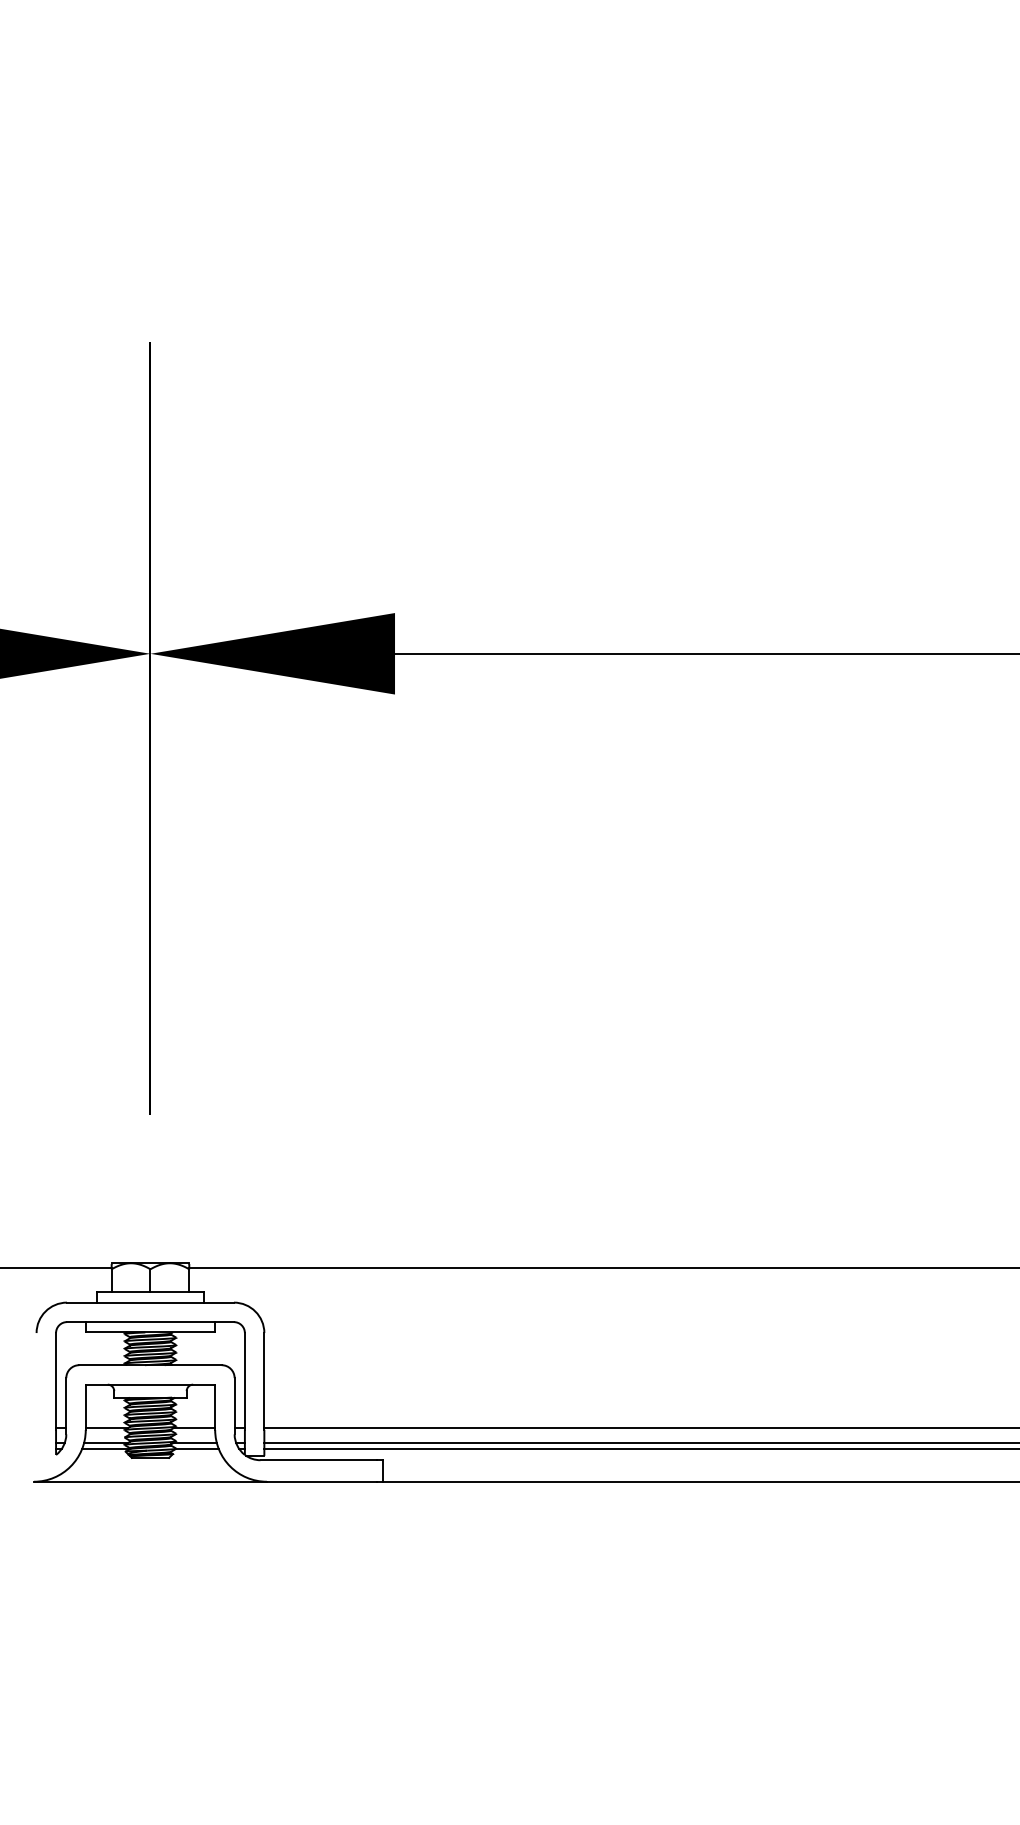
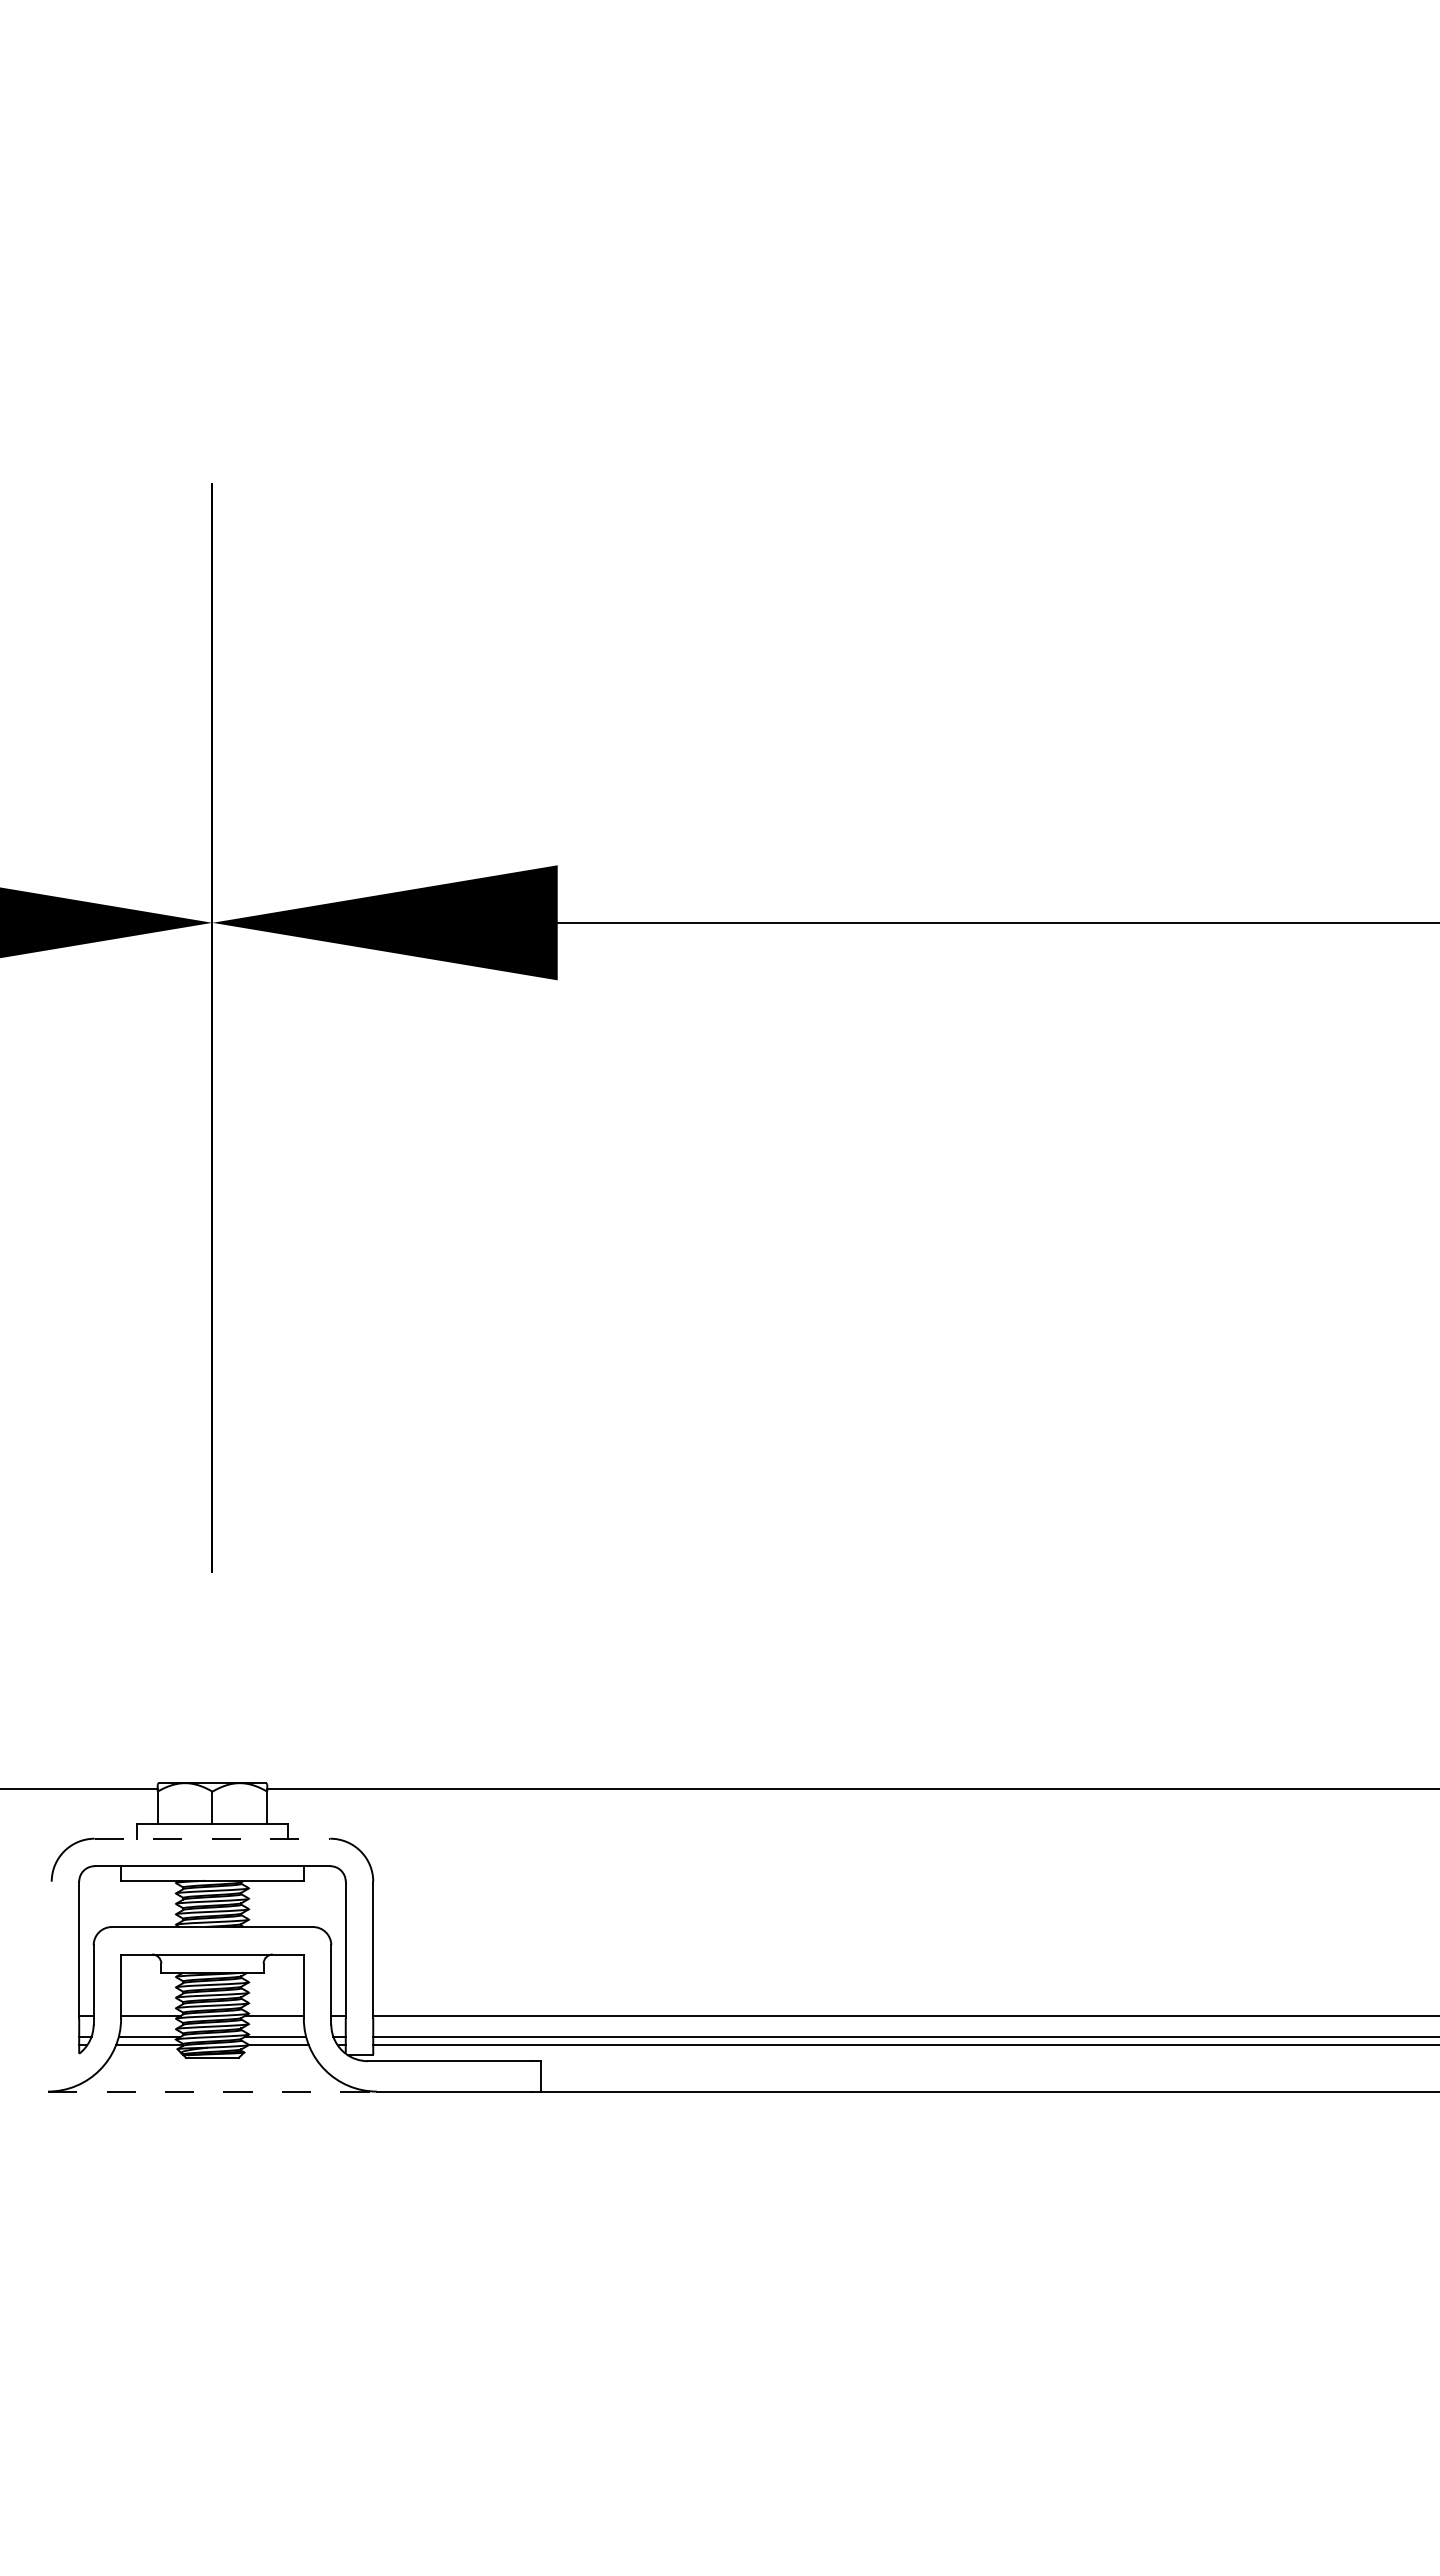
line: (150, 1302) -> (212, 1838), solid -> dashed
line: (150, 1481) -> (212, 2091), solid -> dashed

